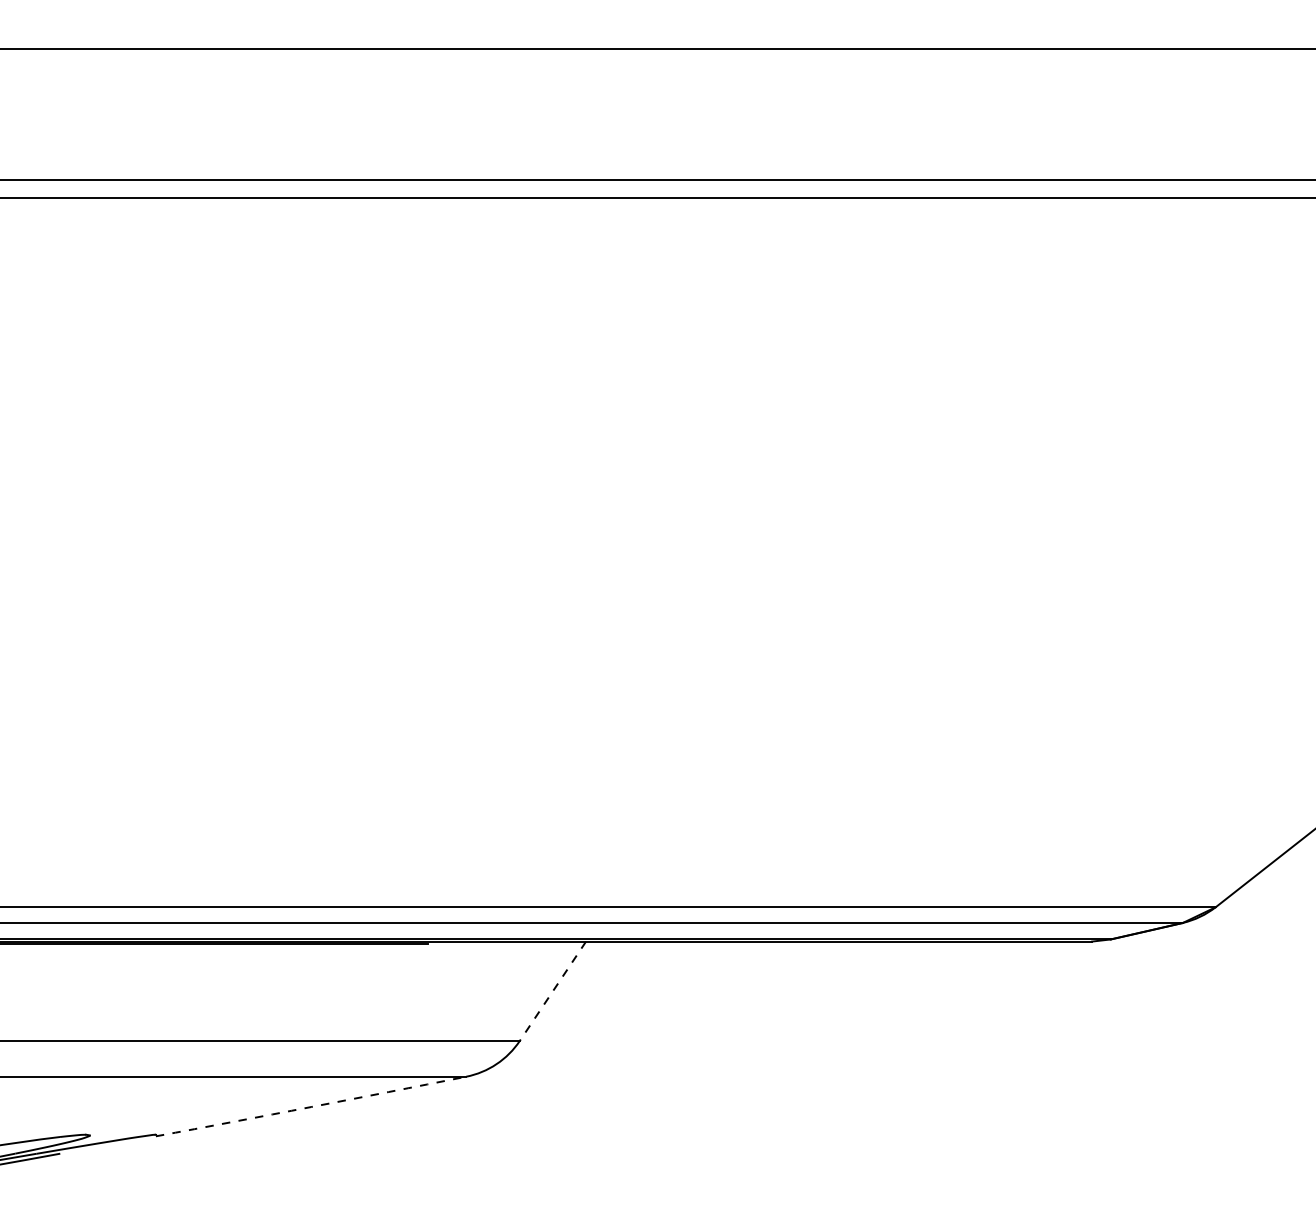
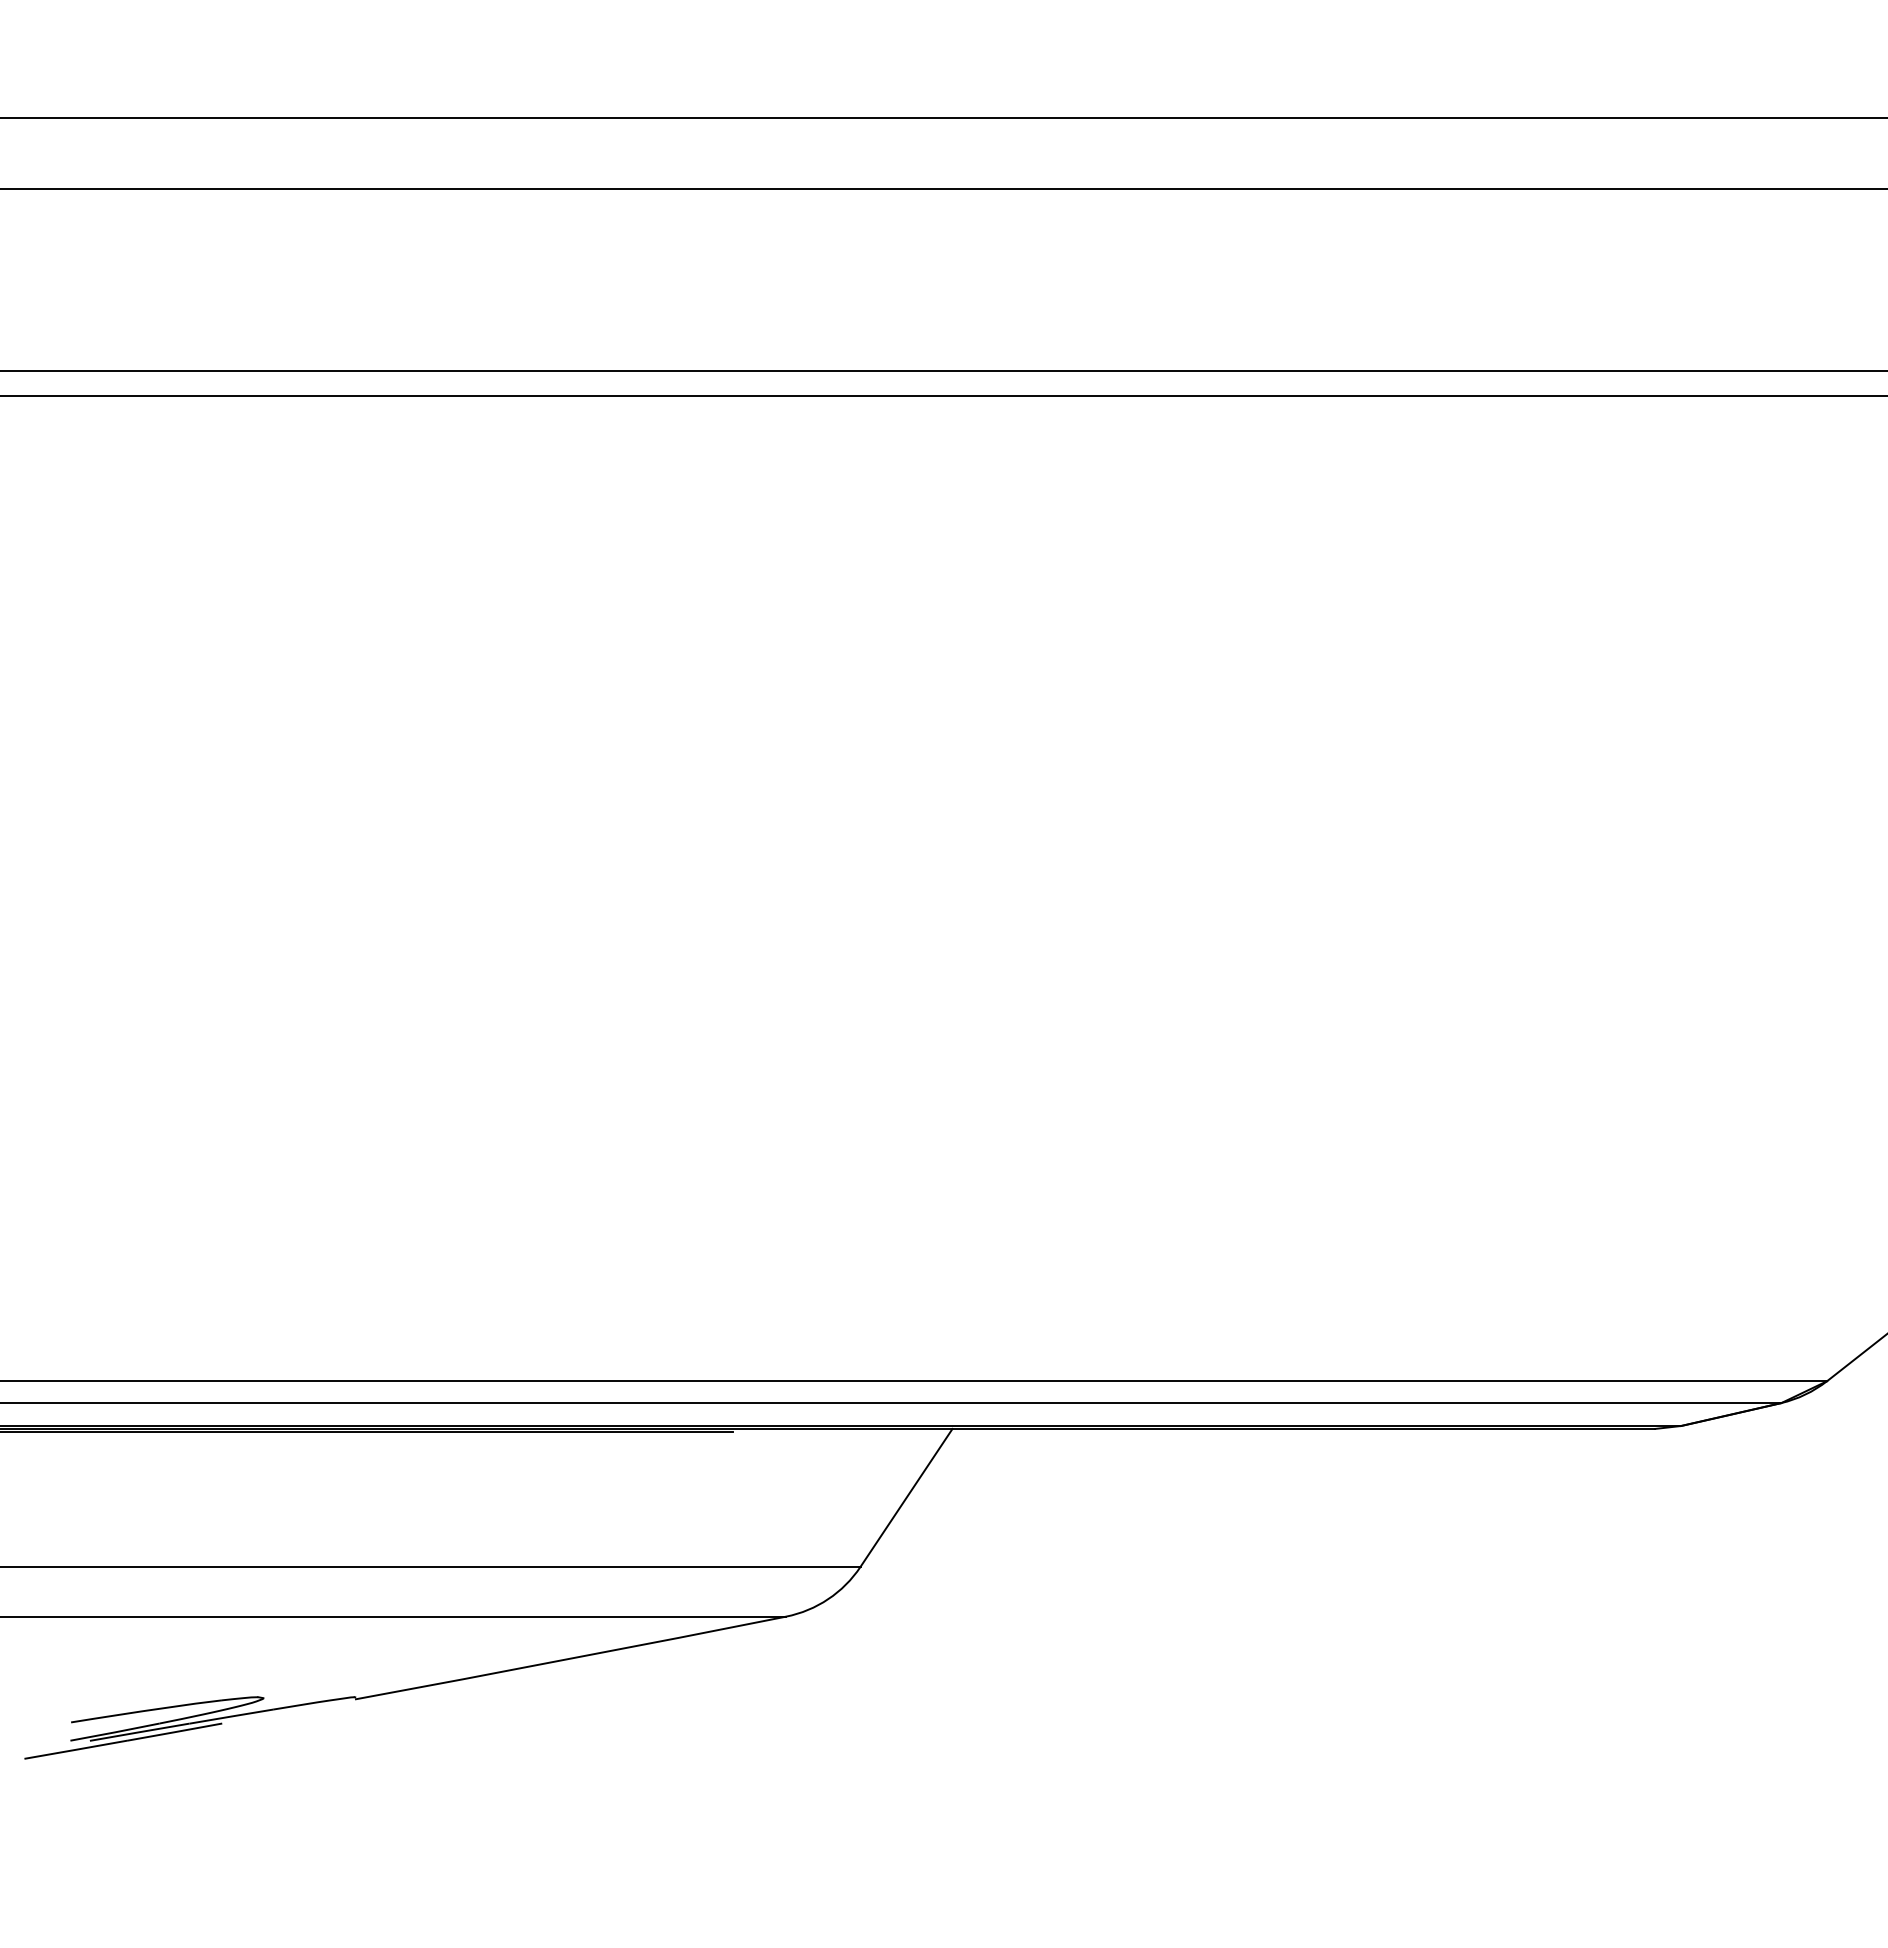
line: (552, 990) -> (906, 1497), dashed -> solid
arc: (311, 1106) -> (570, 1658), dashed -> solid

